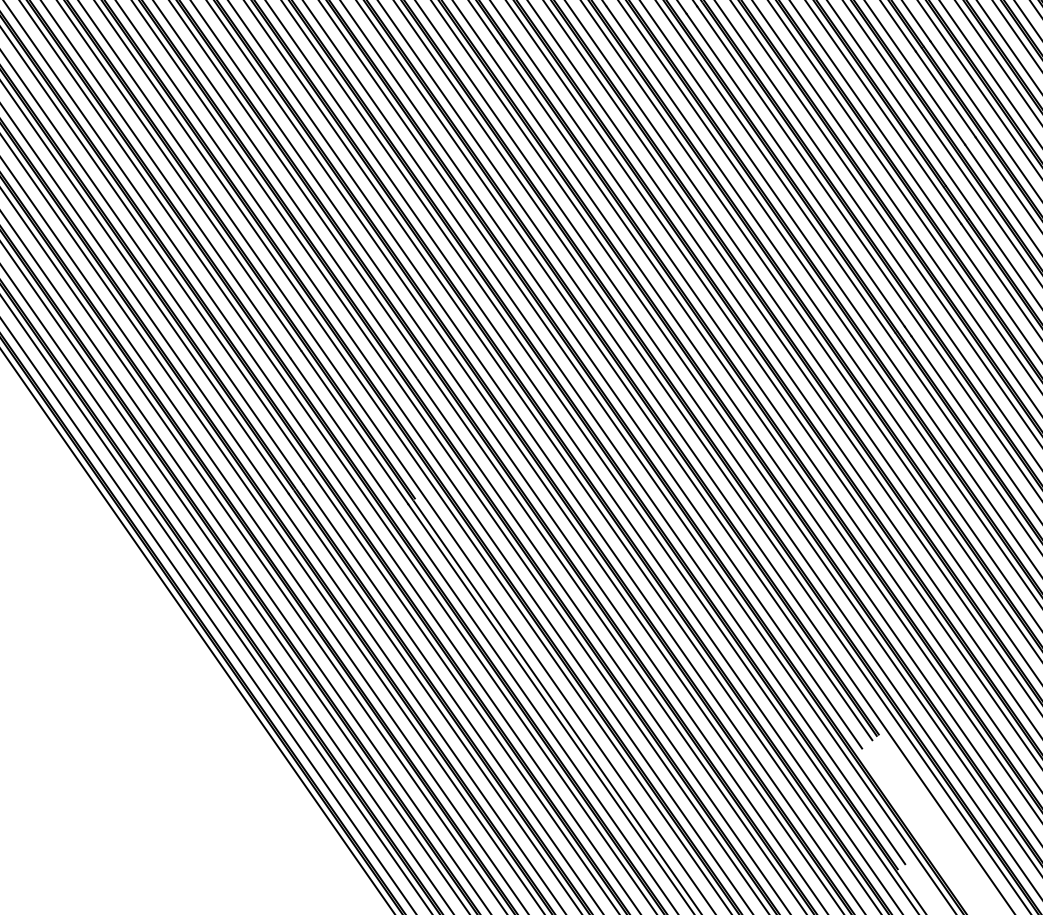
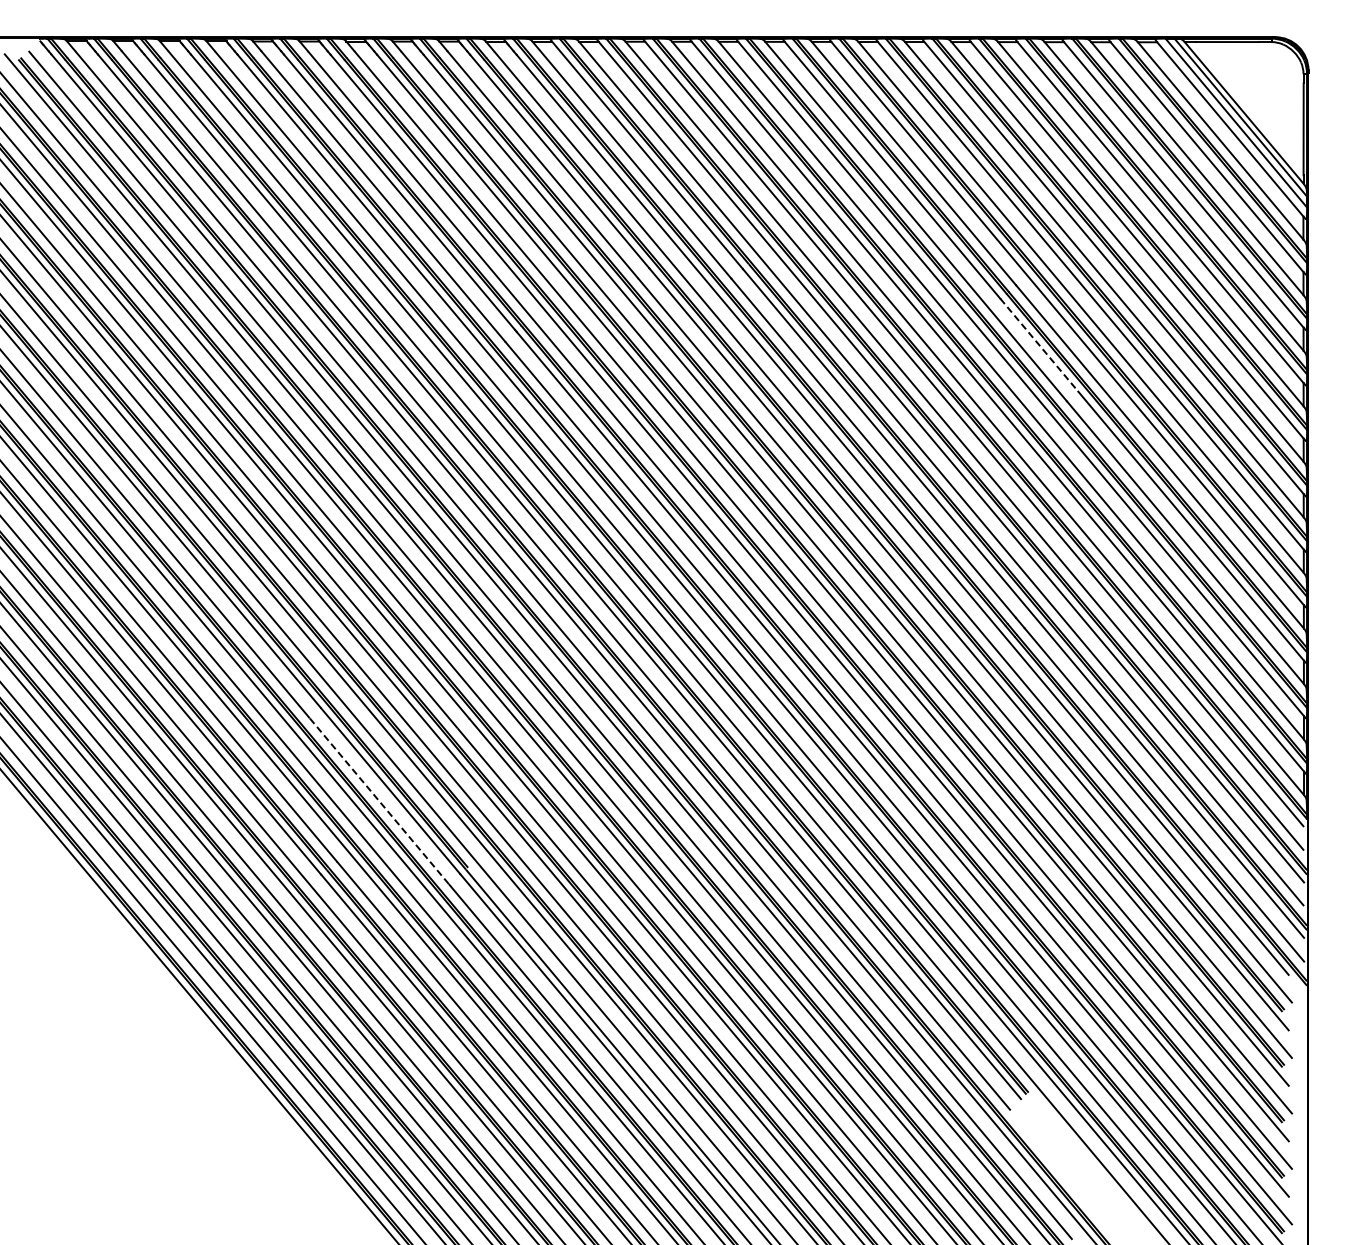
line: (945, 94) -> (1039, 345), solid -> dashed
line: (343, 434) -> (378, 800), solid -> dashed

